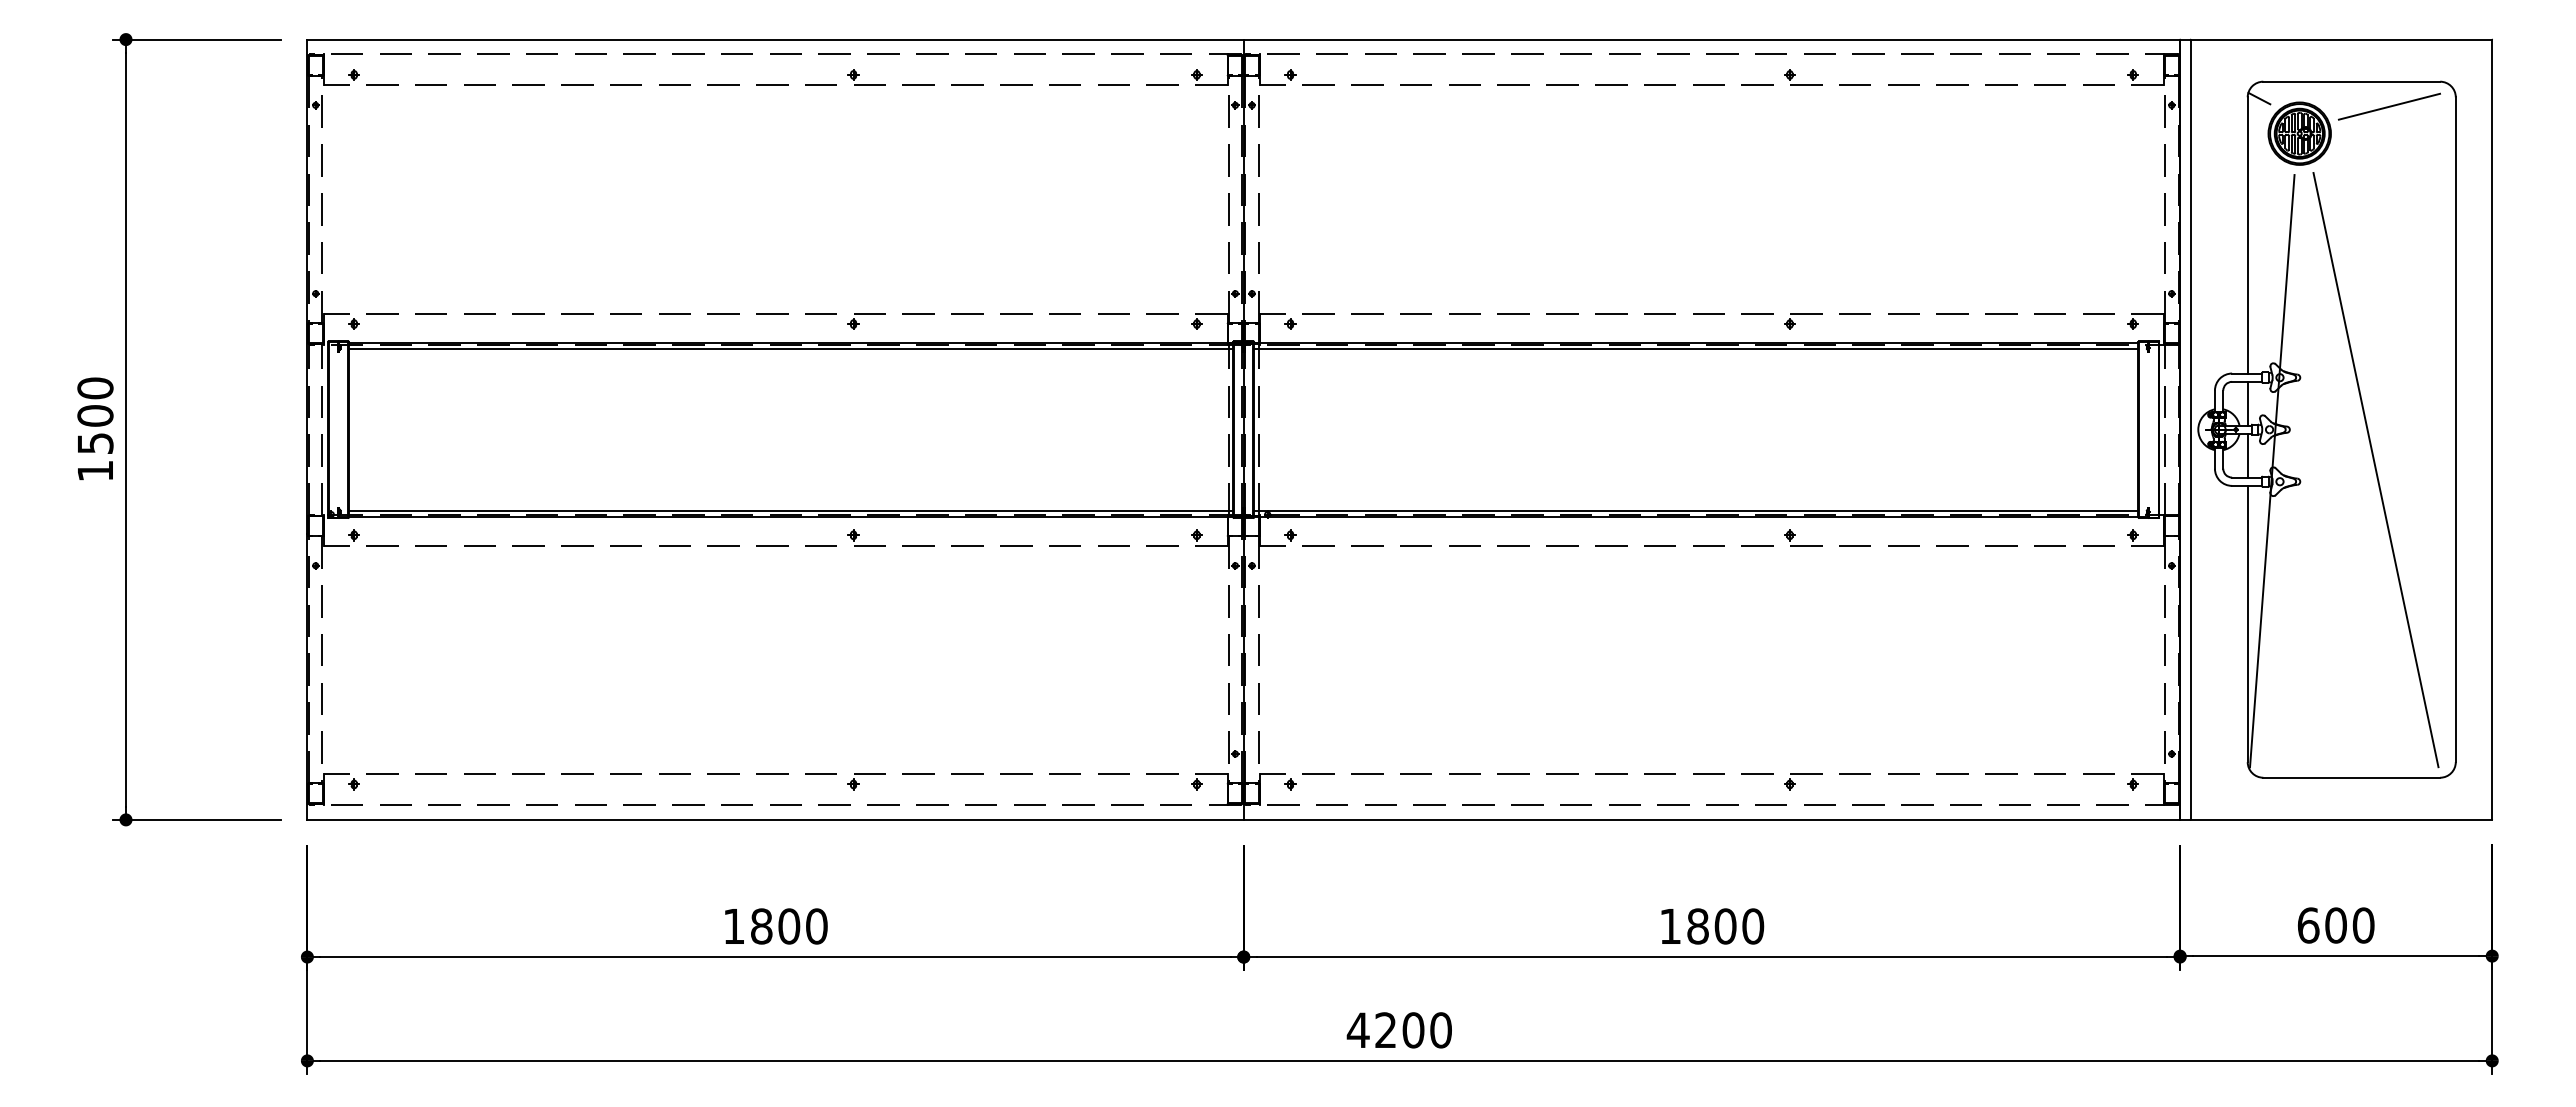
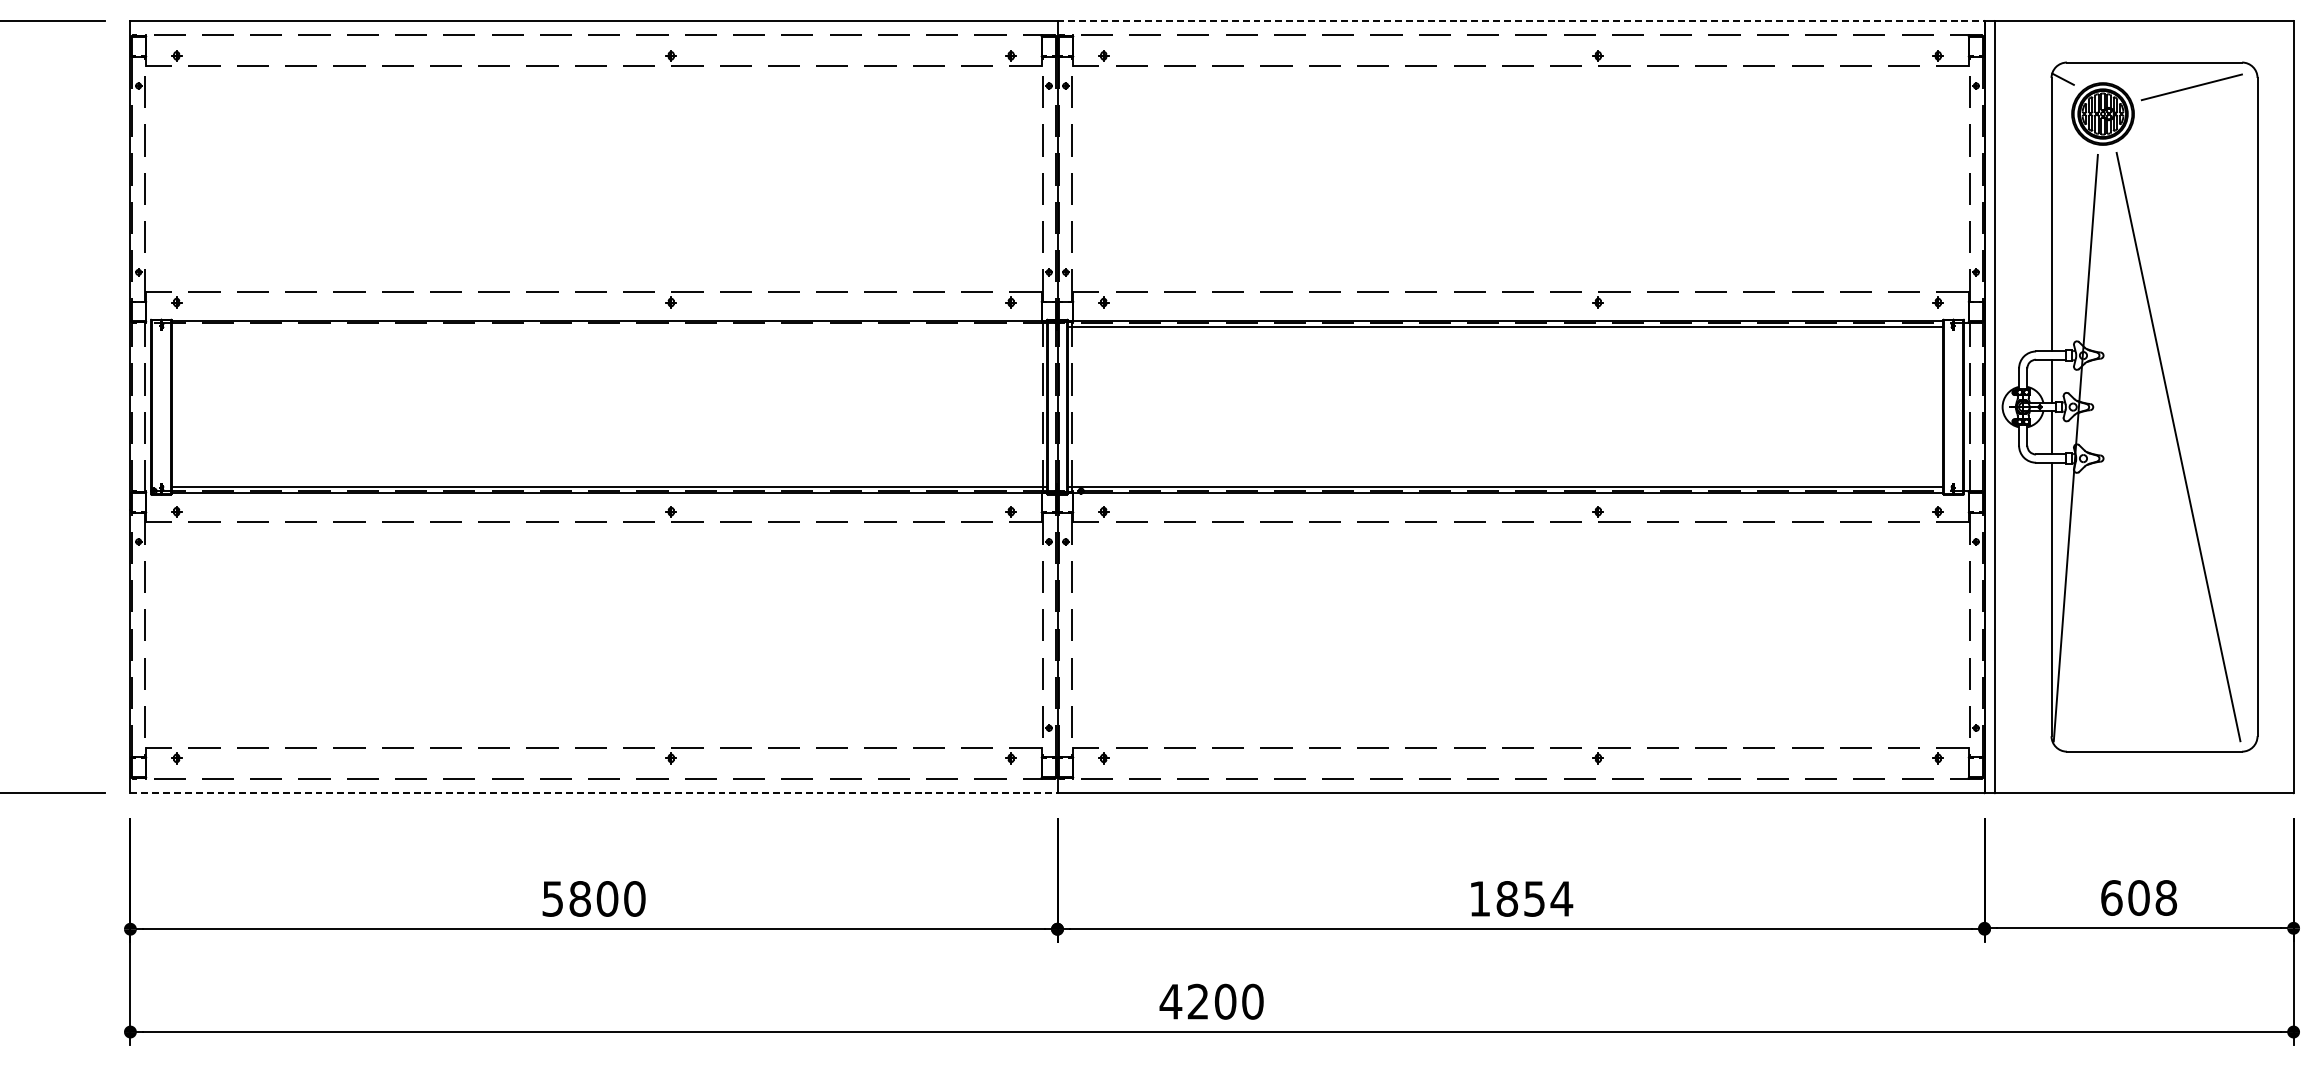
line: (1712, 39) -> (1521, 20), solid -> dashed
line: (791, 348) -> (609, 326), removed
line: (776, 819) -> (594, 793), solid -> dashed
text: (2363, 925) -> (2166, 897), 600 -> 608
text: (733, 926) -> (552, 898), 1800 -> 5800
text: (1739, 926) -> (1548, 898), 1800 -> 1854

